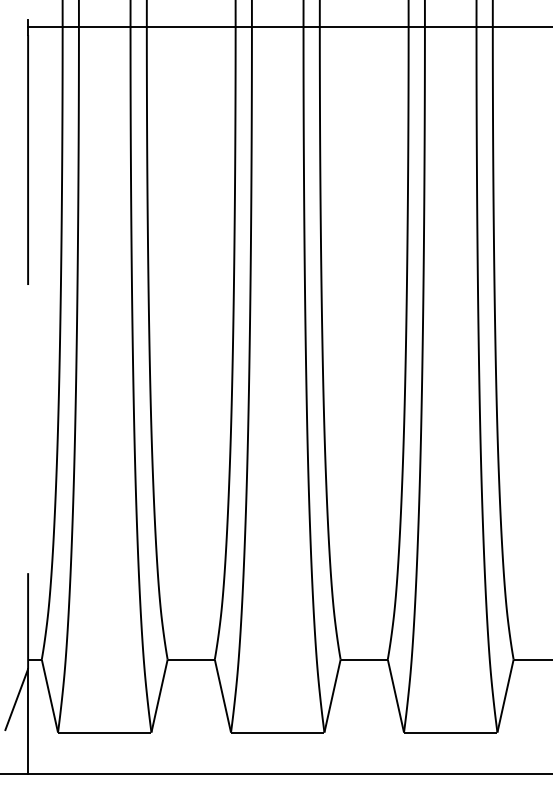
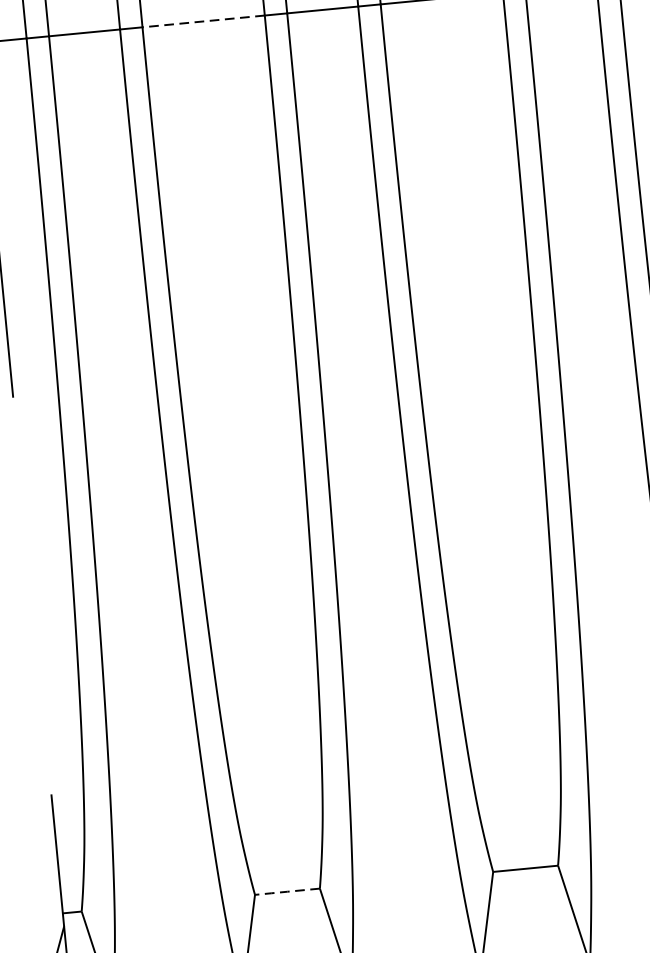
line: (190, 27) -> (202, 21), solid -> dashed
line: (191, 659) -> (287, 891), solid -> dashed

